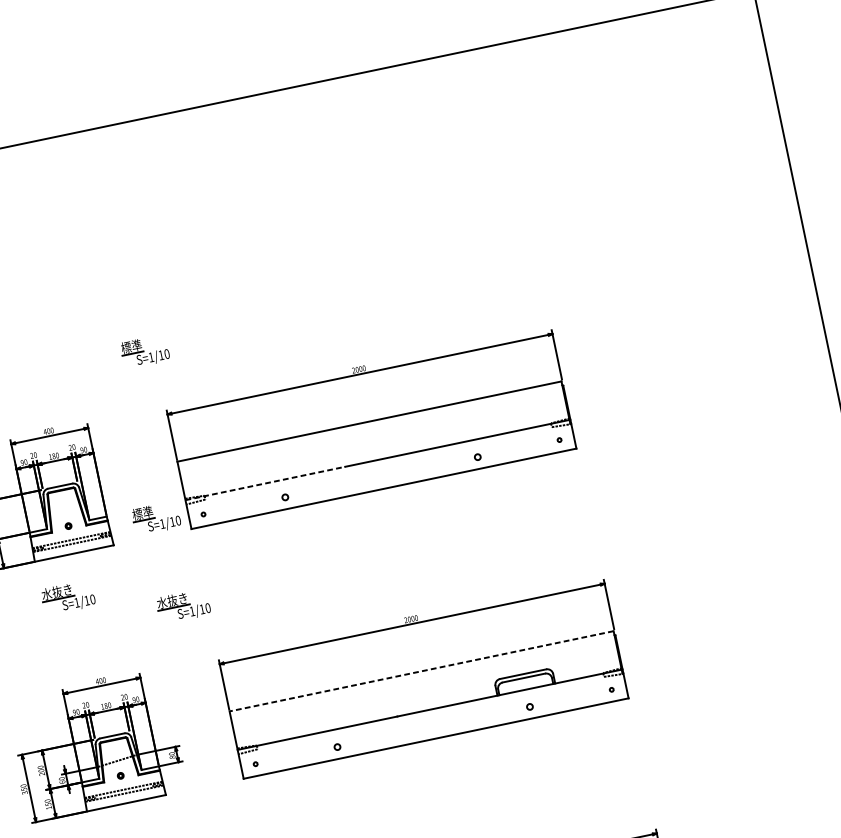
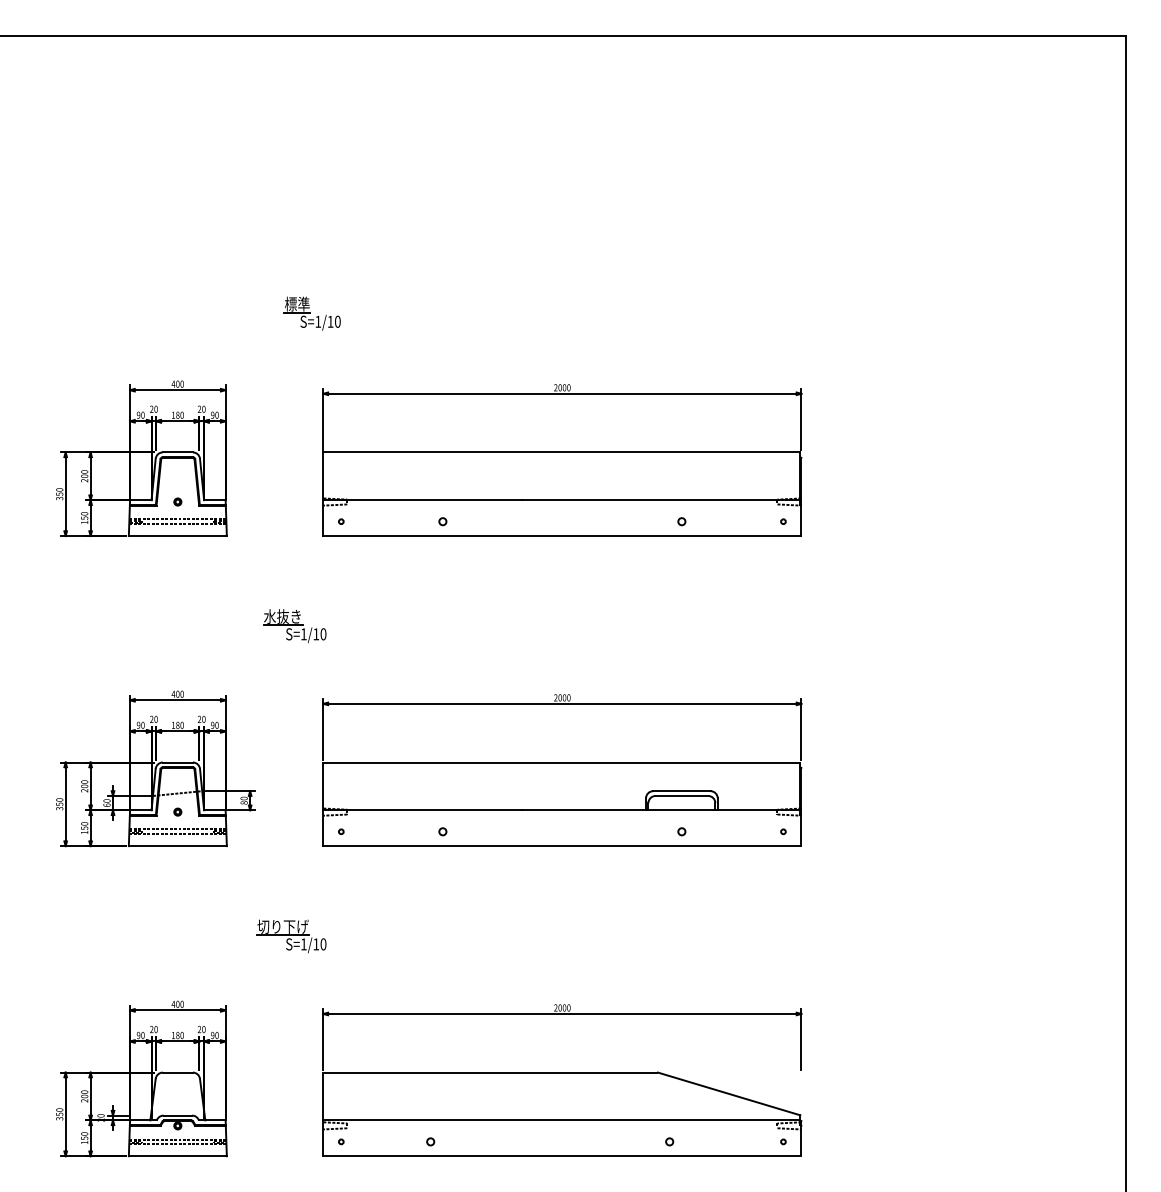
line: (266, 483) -> (423, 500), dashed -> solid
part: (155, 518) -> (283, 514), removed
part: (68, 598) -> (159, 587), removed
line: (421, 671) -> (561, 762), dashed -> solid

